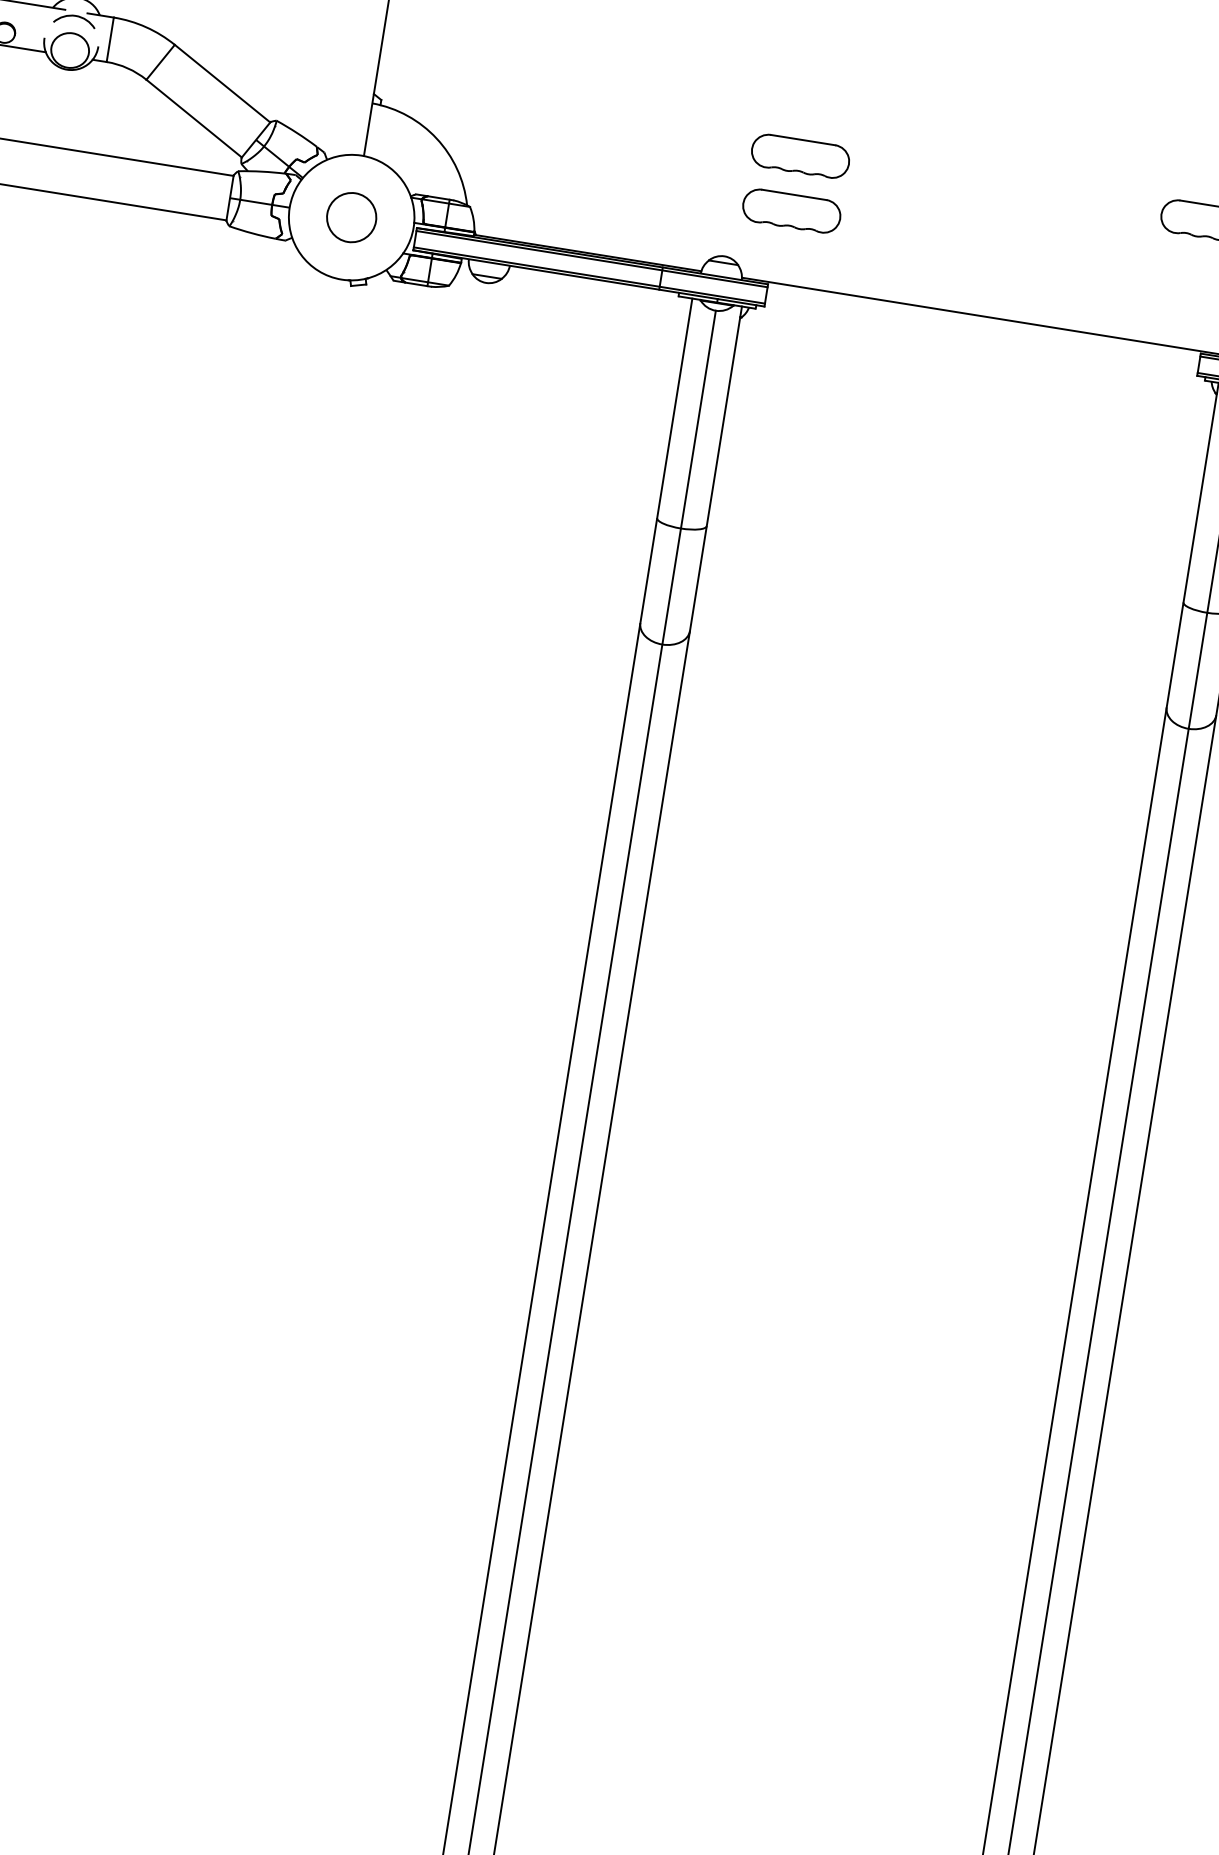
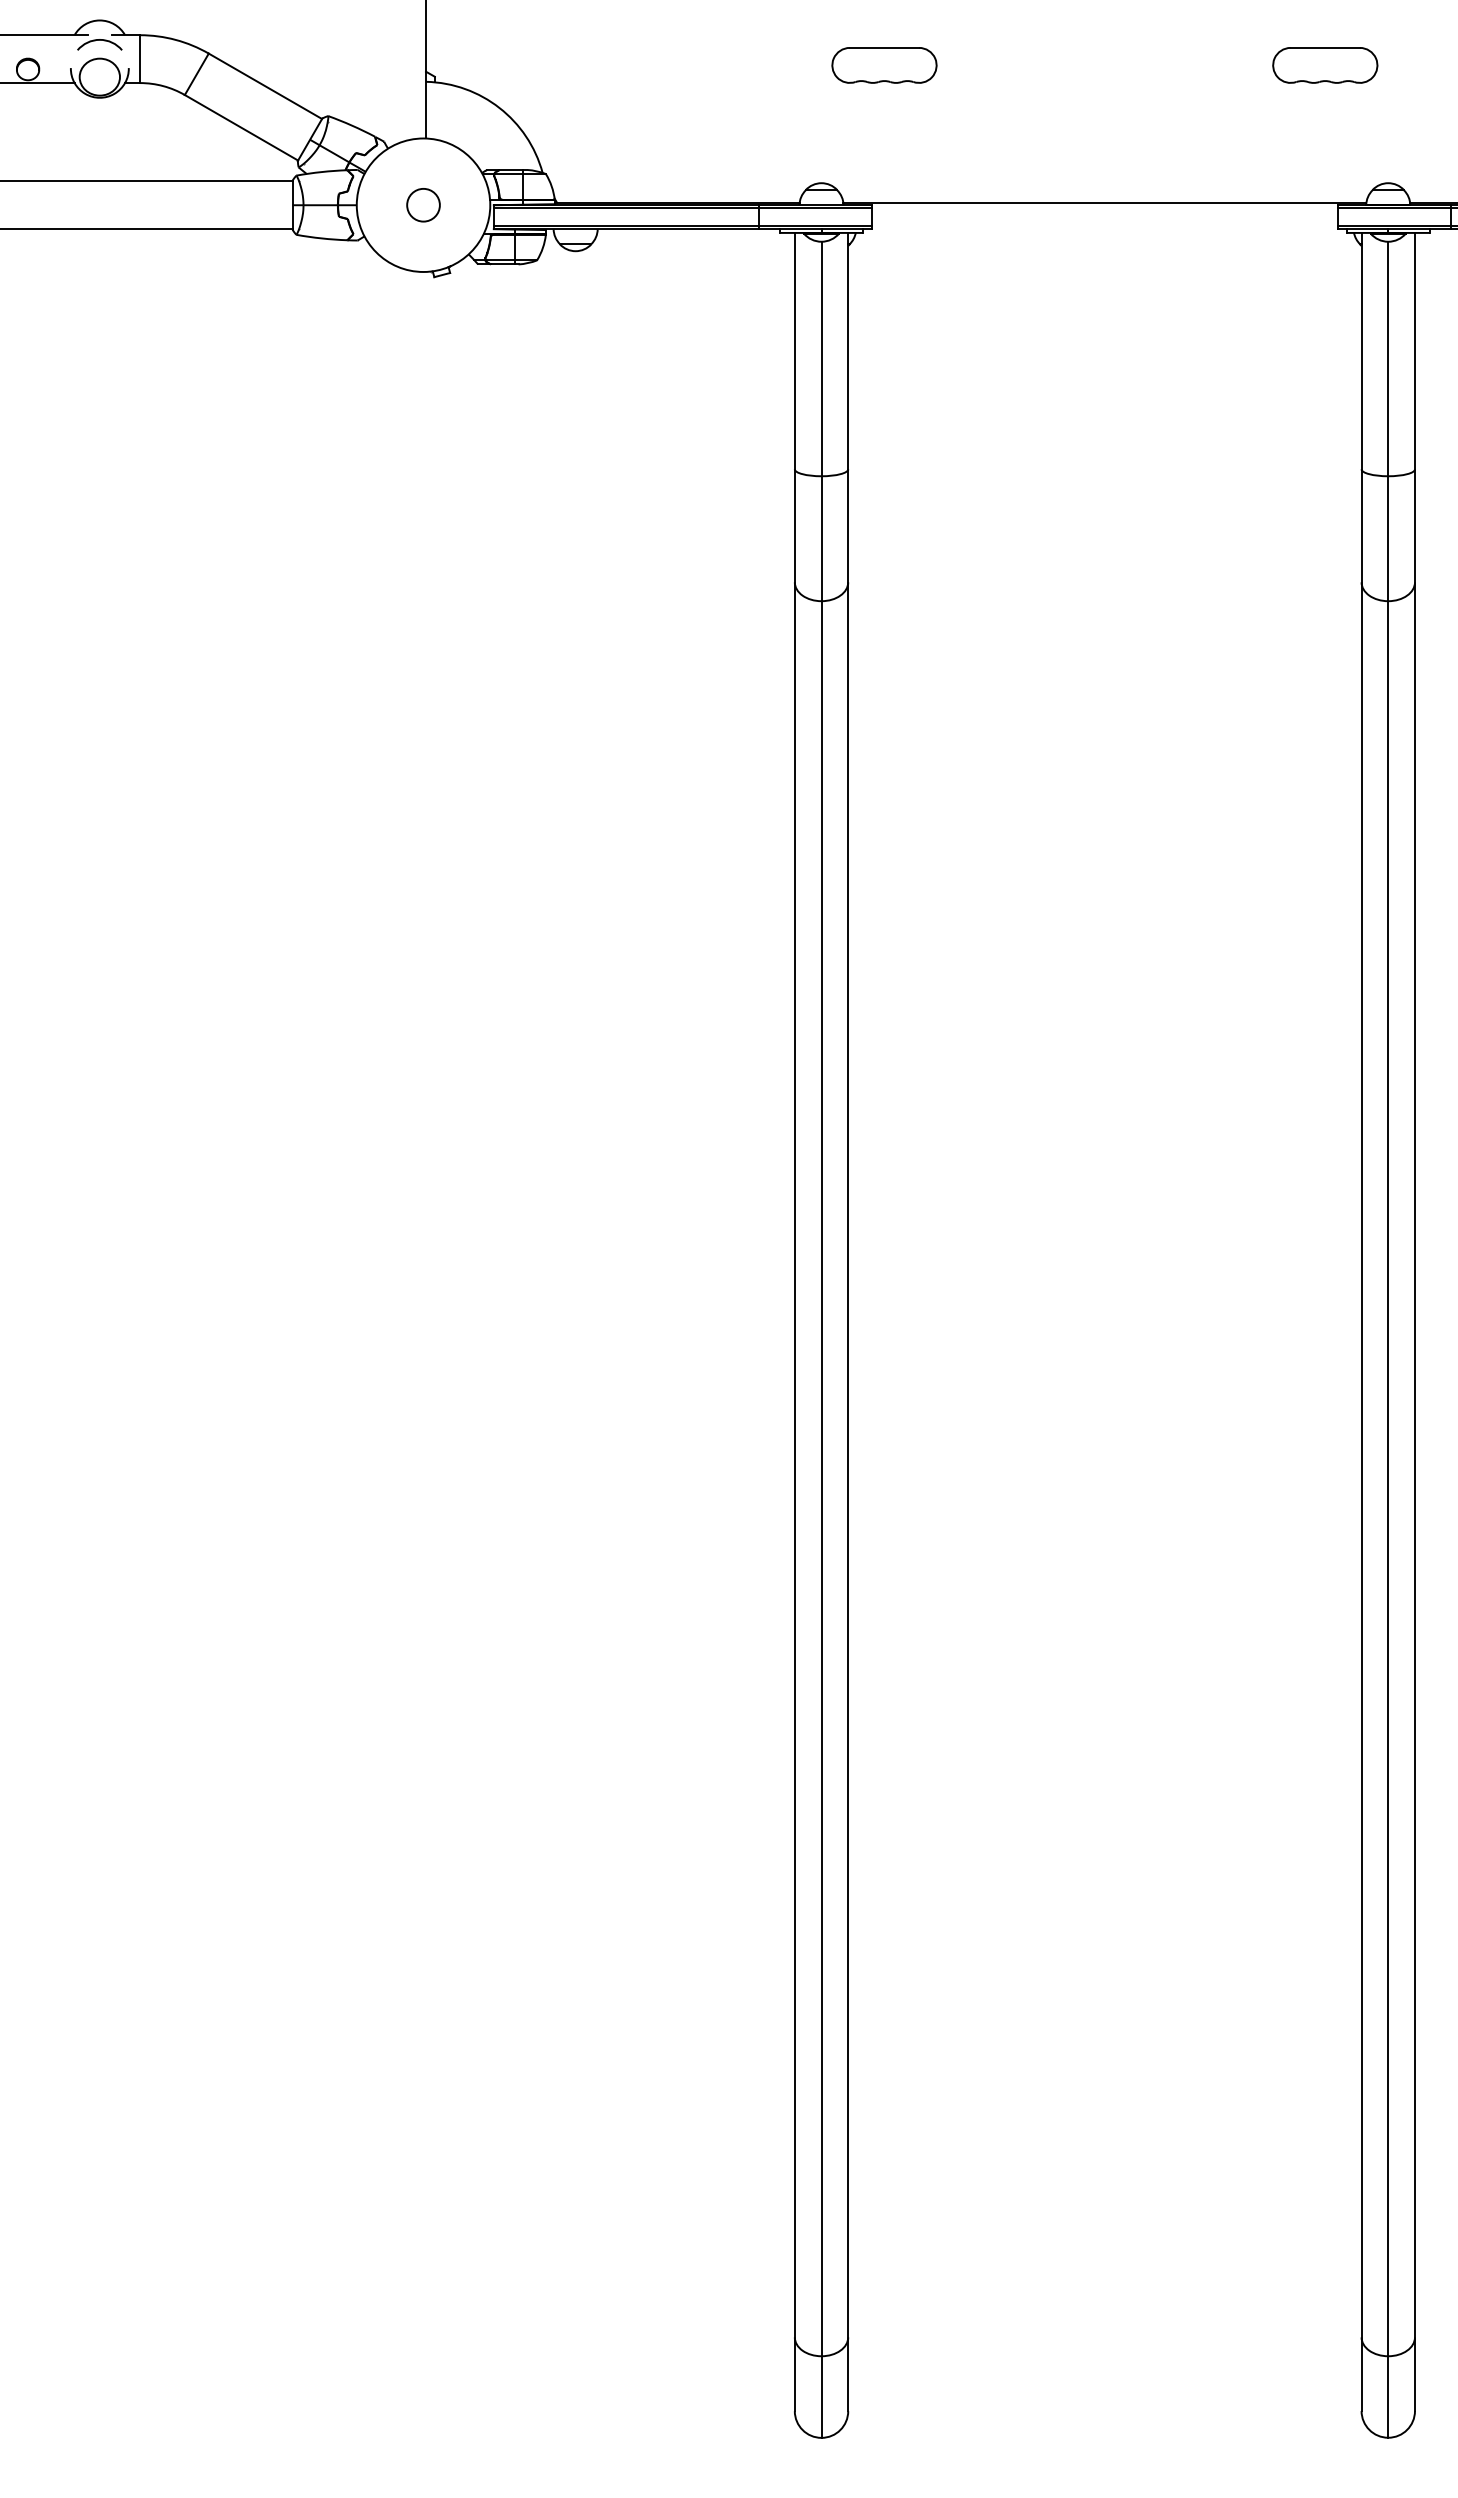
part: (791, 211) -> (884, 124), removed
circle: (351, 216) -> (423, 204), size x0.62

